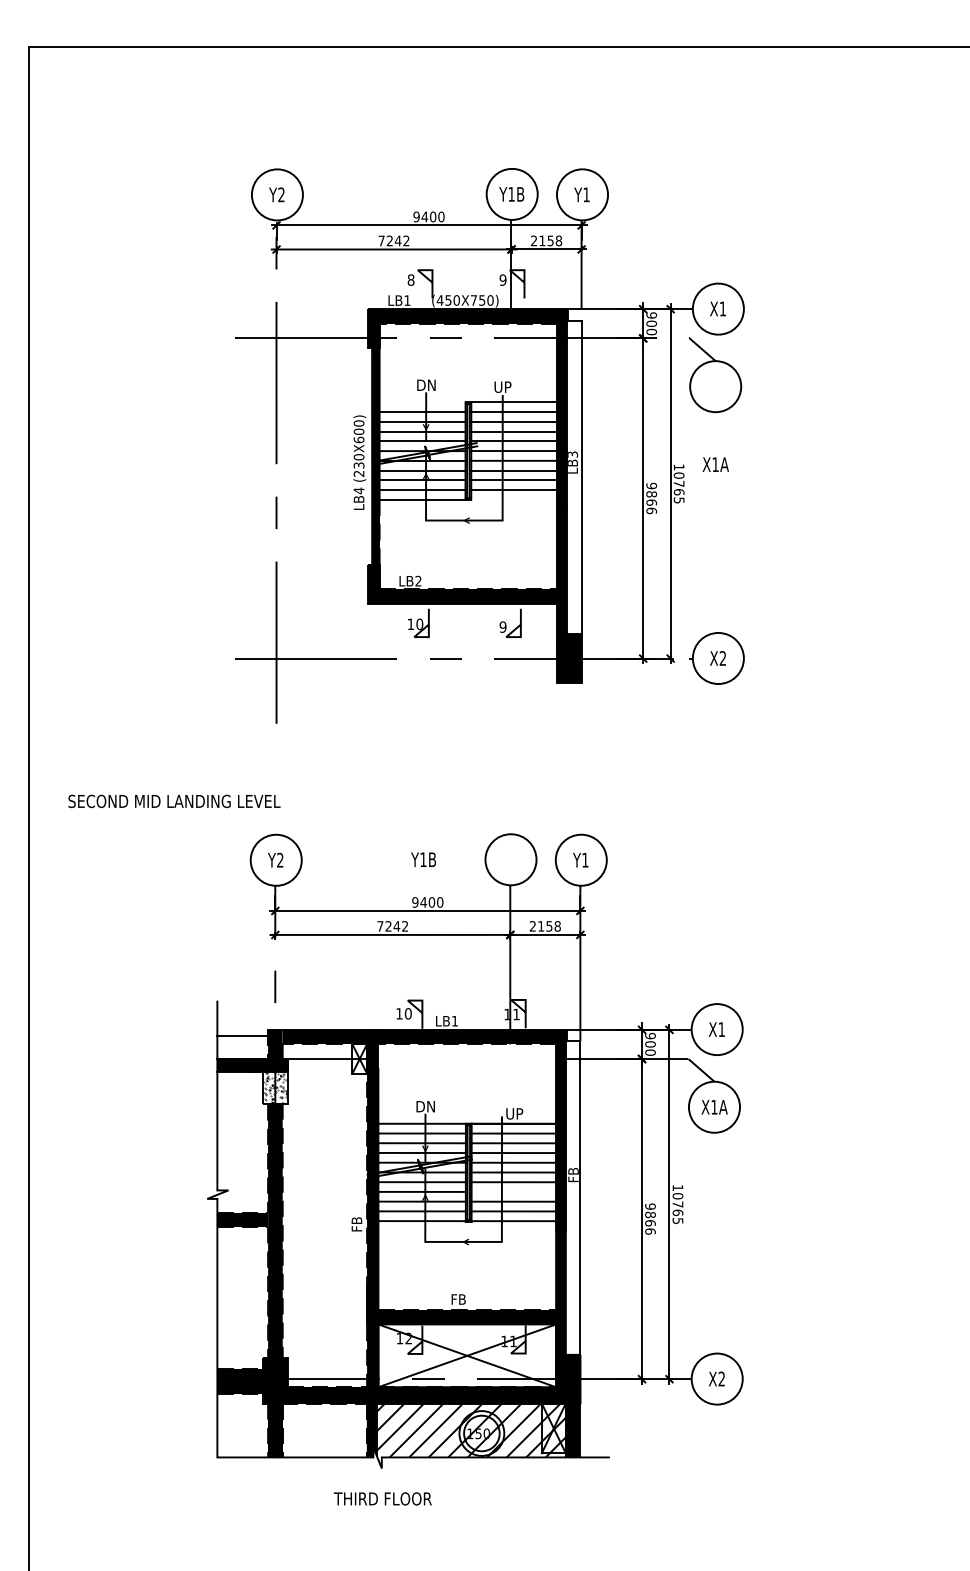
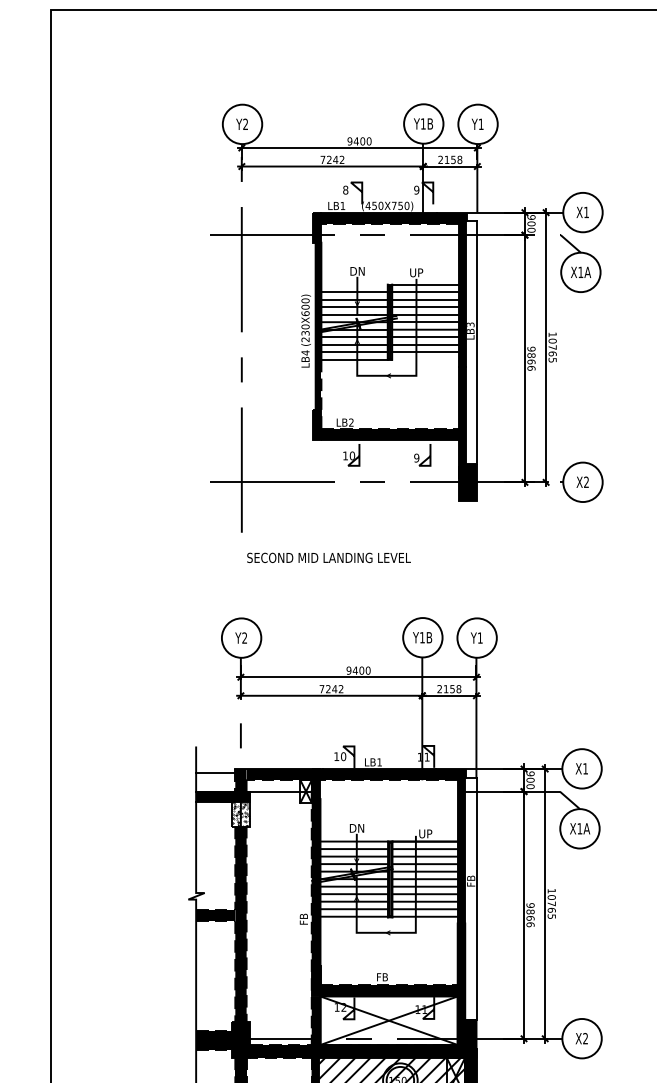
text: (715, 464) -> (580, 272), moved
text: (174, 801) -> (329, 557), moved
text: (423, 859) -> (422, 637), moved
line: (513, 1191) -> (424, 893), added

